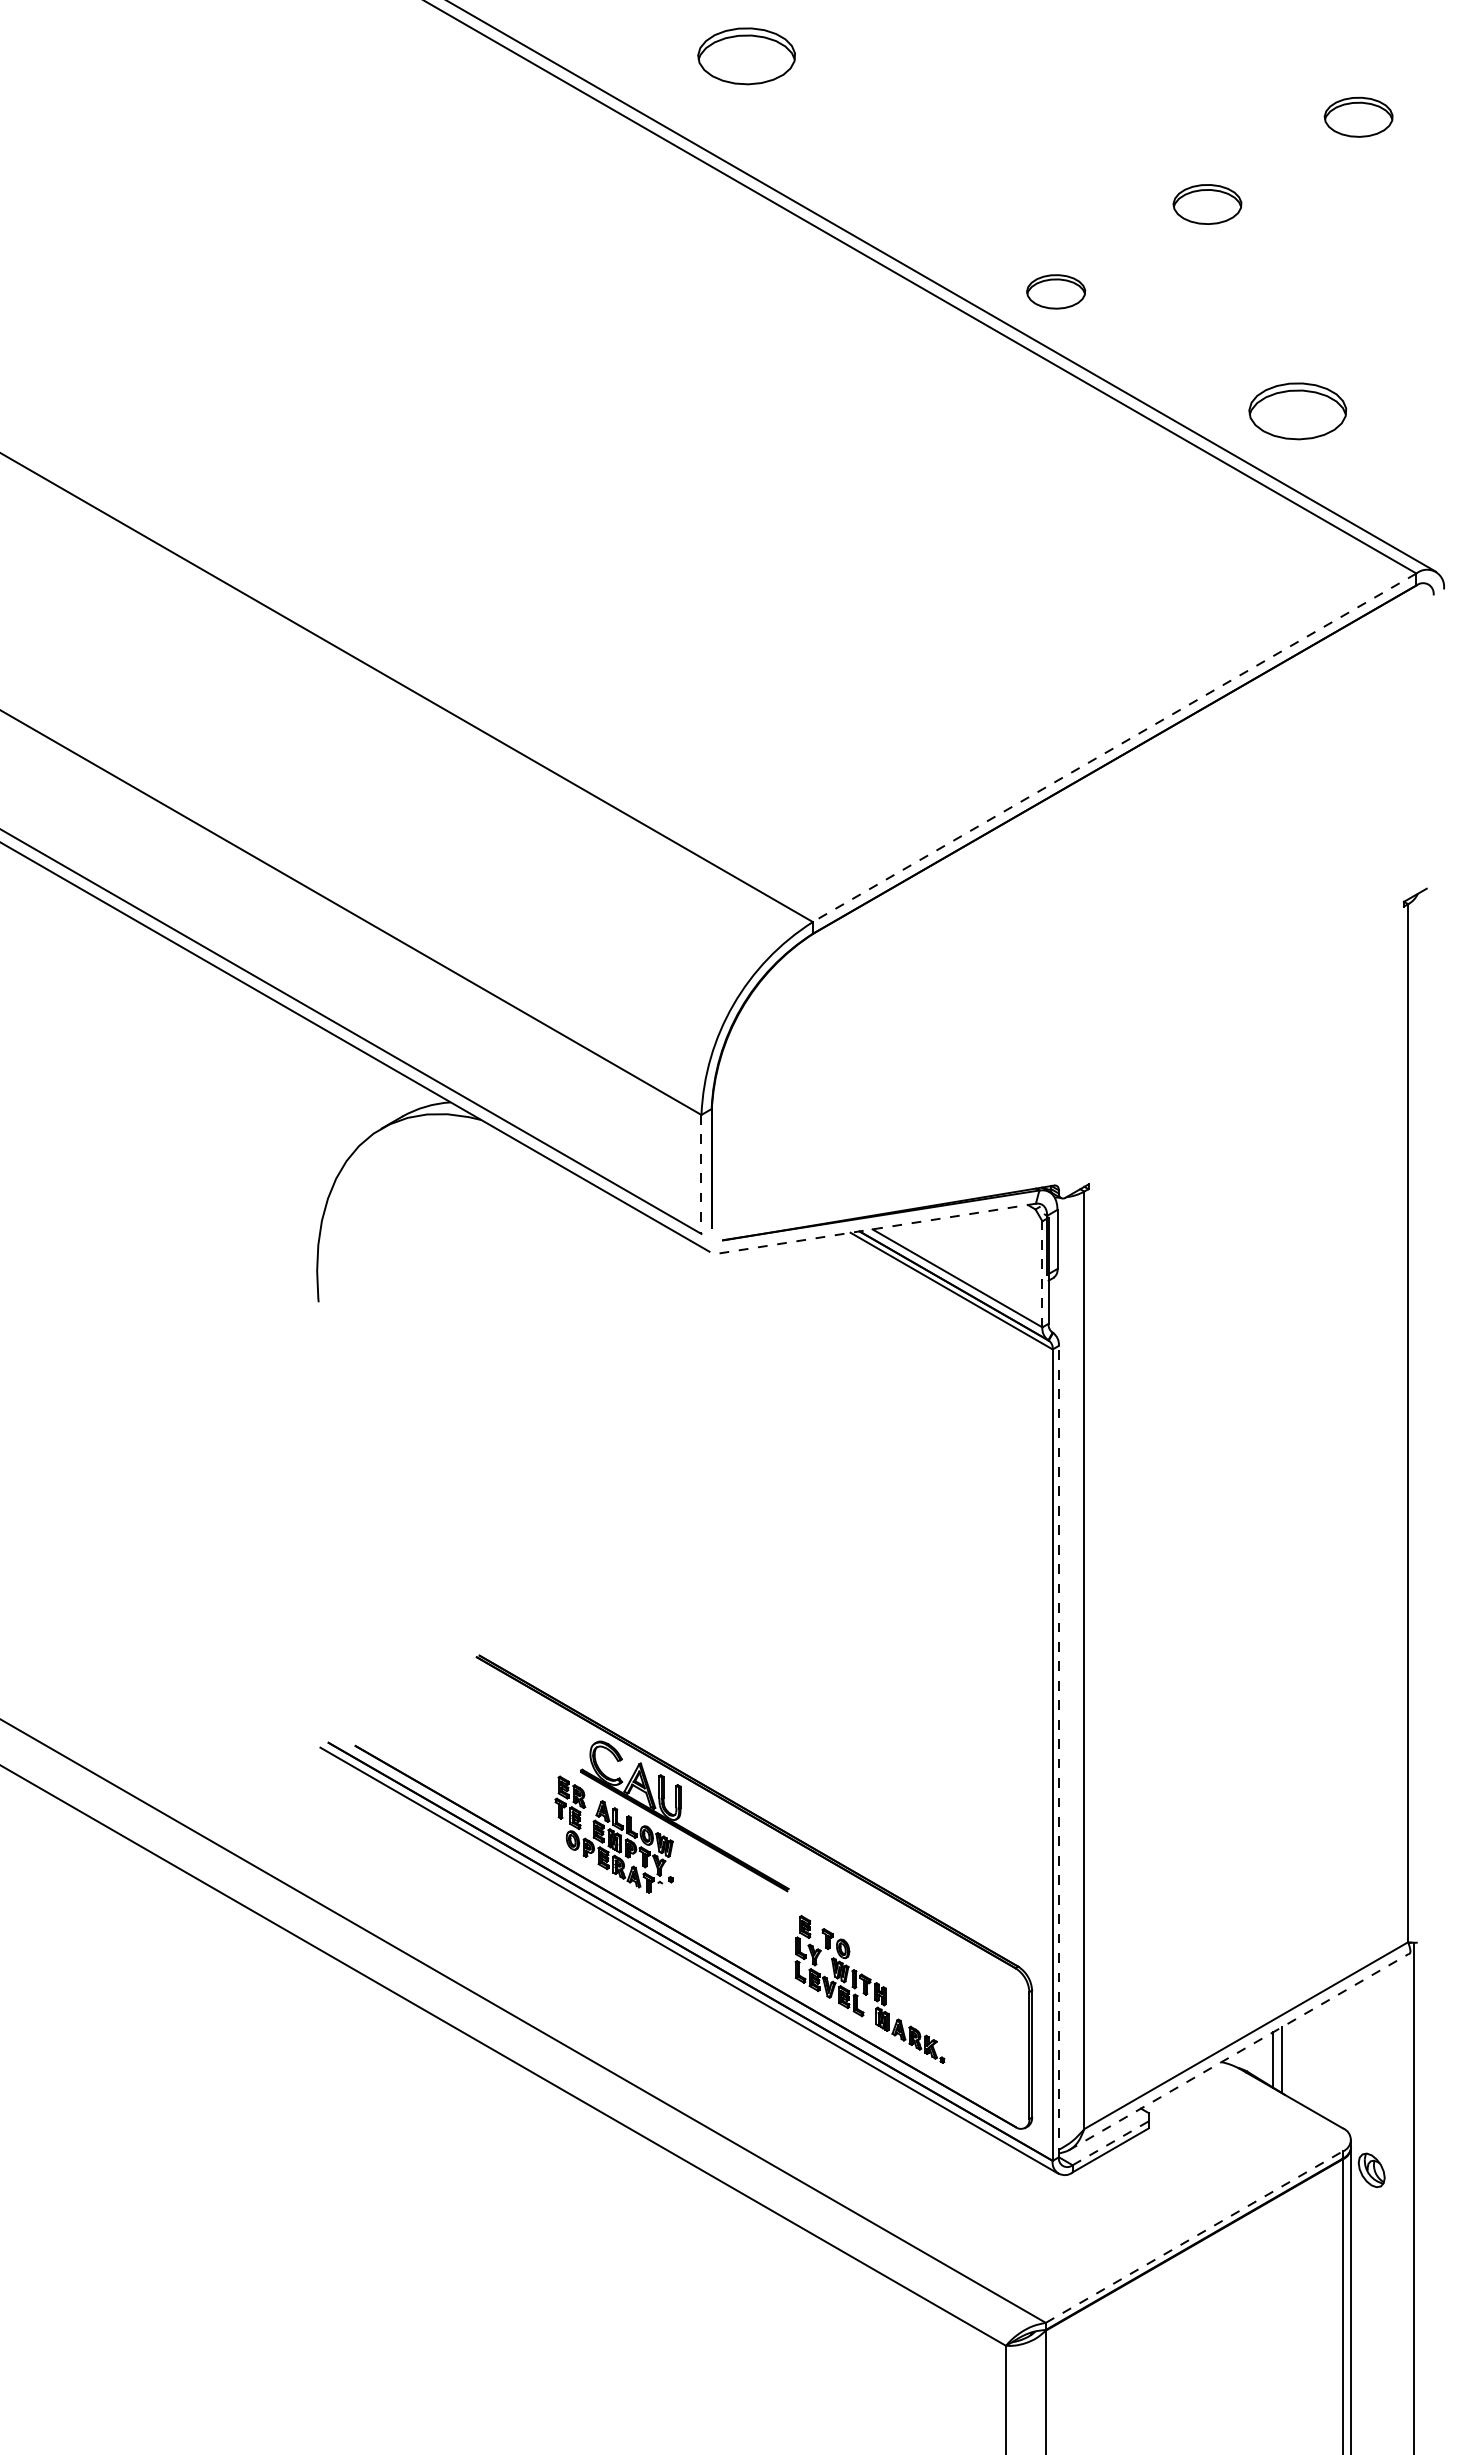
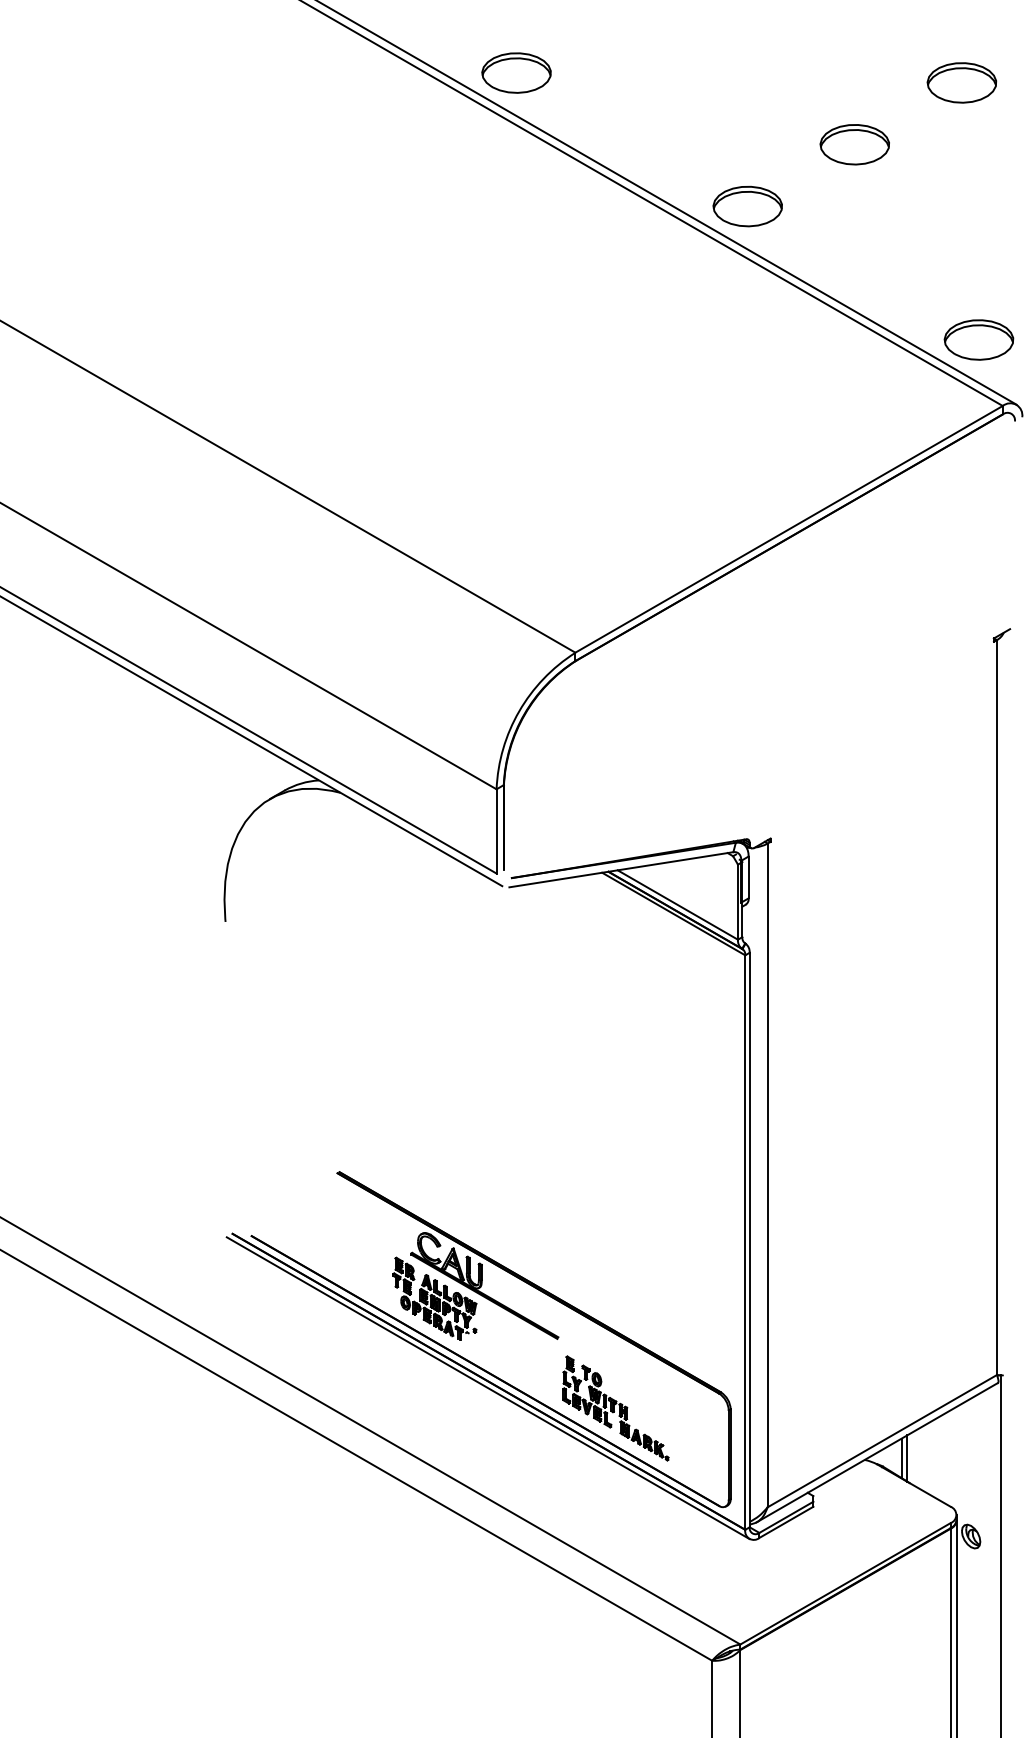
part: (746, 56) -> (516, 73), moved
part: (1358, 117) -> (961, 83), size x1.43
part: (1207, 204) -> (854, 144), size x1.43
part: (1055, 291) -> (747, 206), size x1.67
part: (1297, 411) -> (978, 340), moved
line: (1114, 747) -> (789, 529), dashed -> solid
line: (701, 1174) -> (496, 831), dashed -> solid
line: (878, 1228) -> (621, 869), dashed -> solid
line: (1042, 1273) -> (738, 901), dashed -> solid
line: (1058, 1751) -> (749, 1239), dashed -> solid
line: (1239, 2051) -> (877, 1452), dashed -> solid
line: (1111, 2142) -> (786, 1516), dashed -> solid
line: (1194, 2236) -> (845, 1583), dashed -> solid

